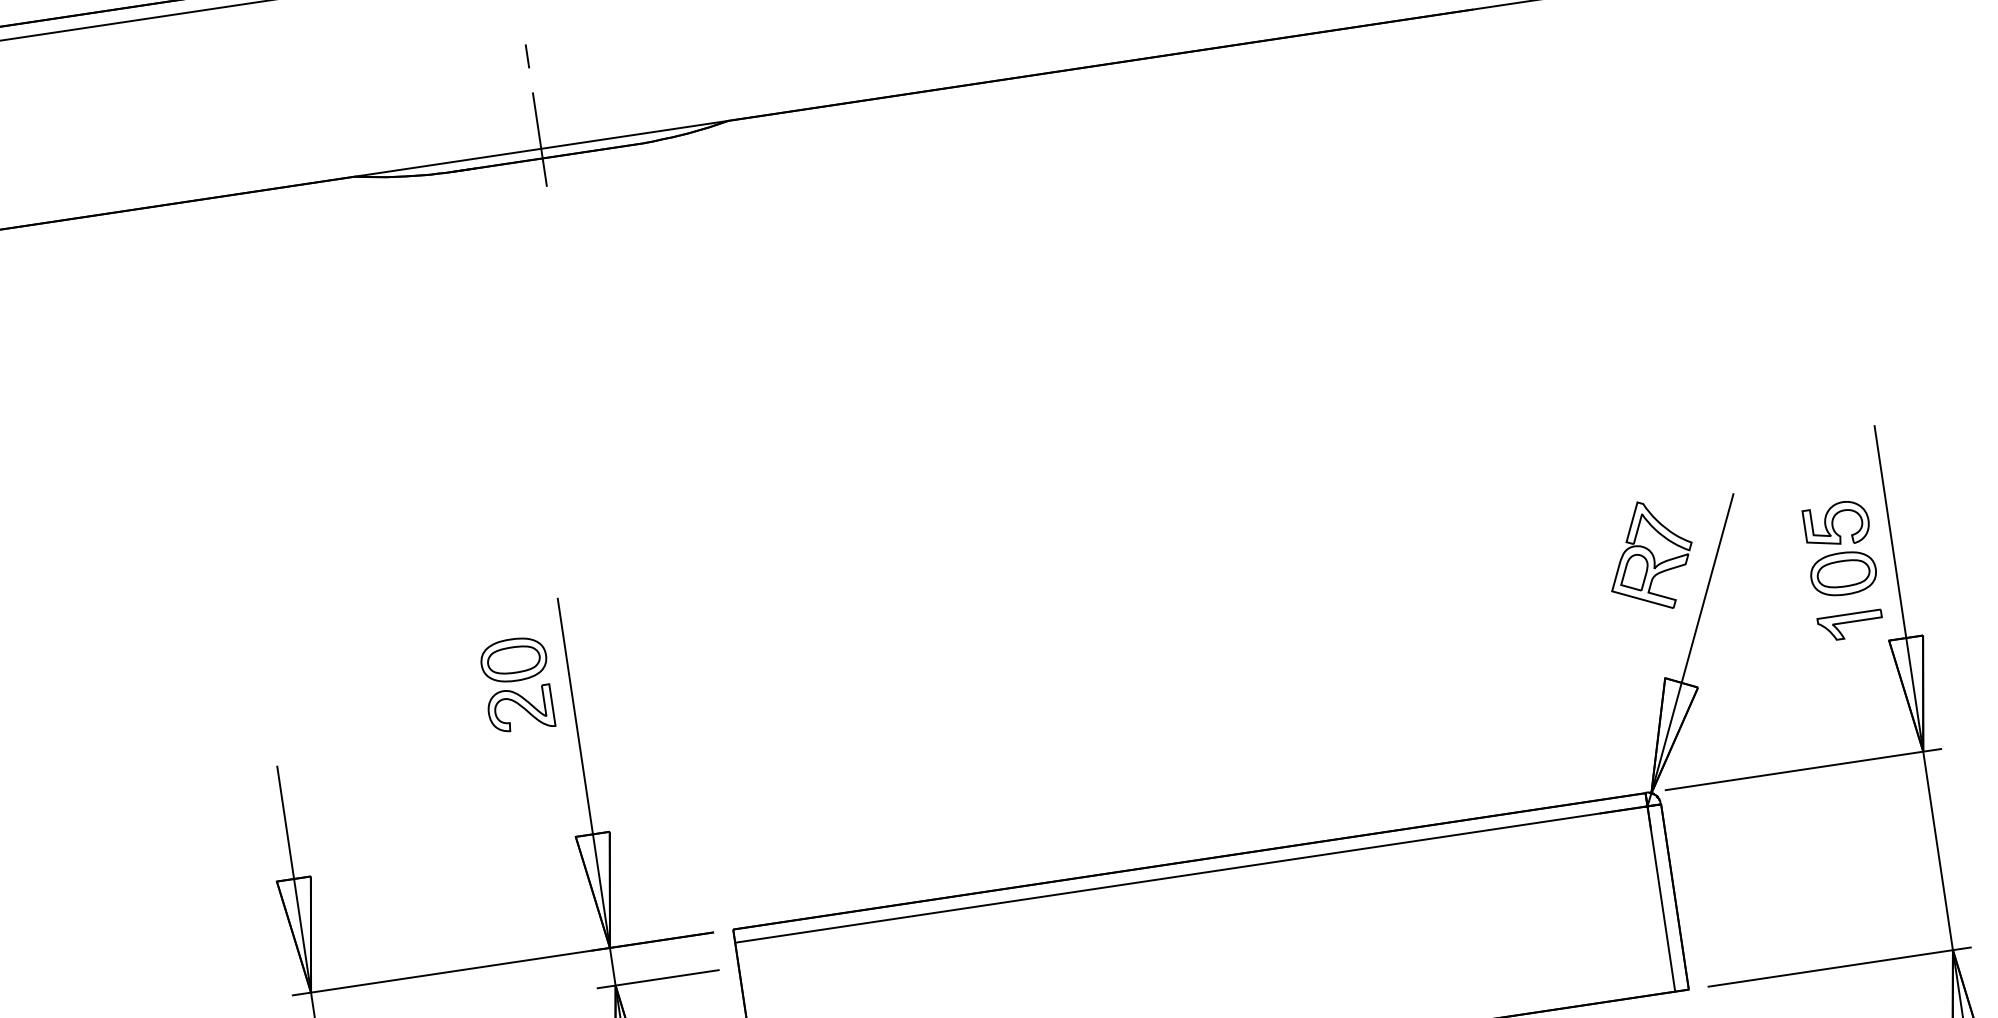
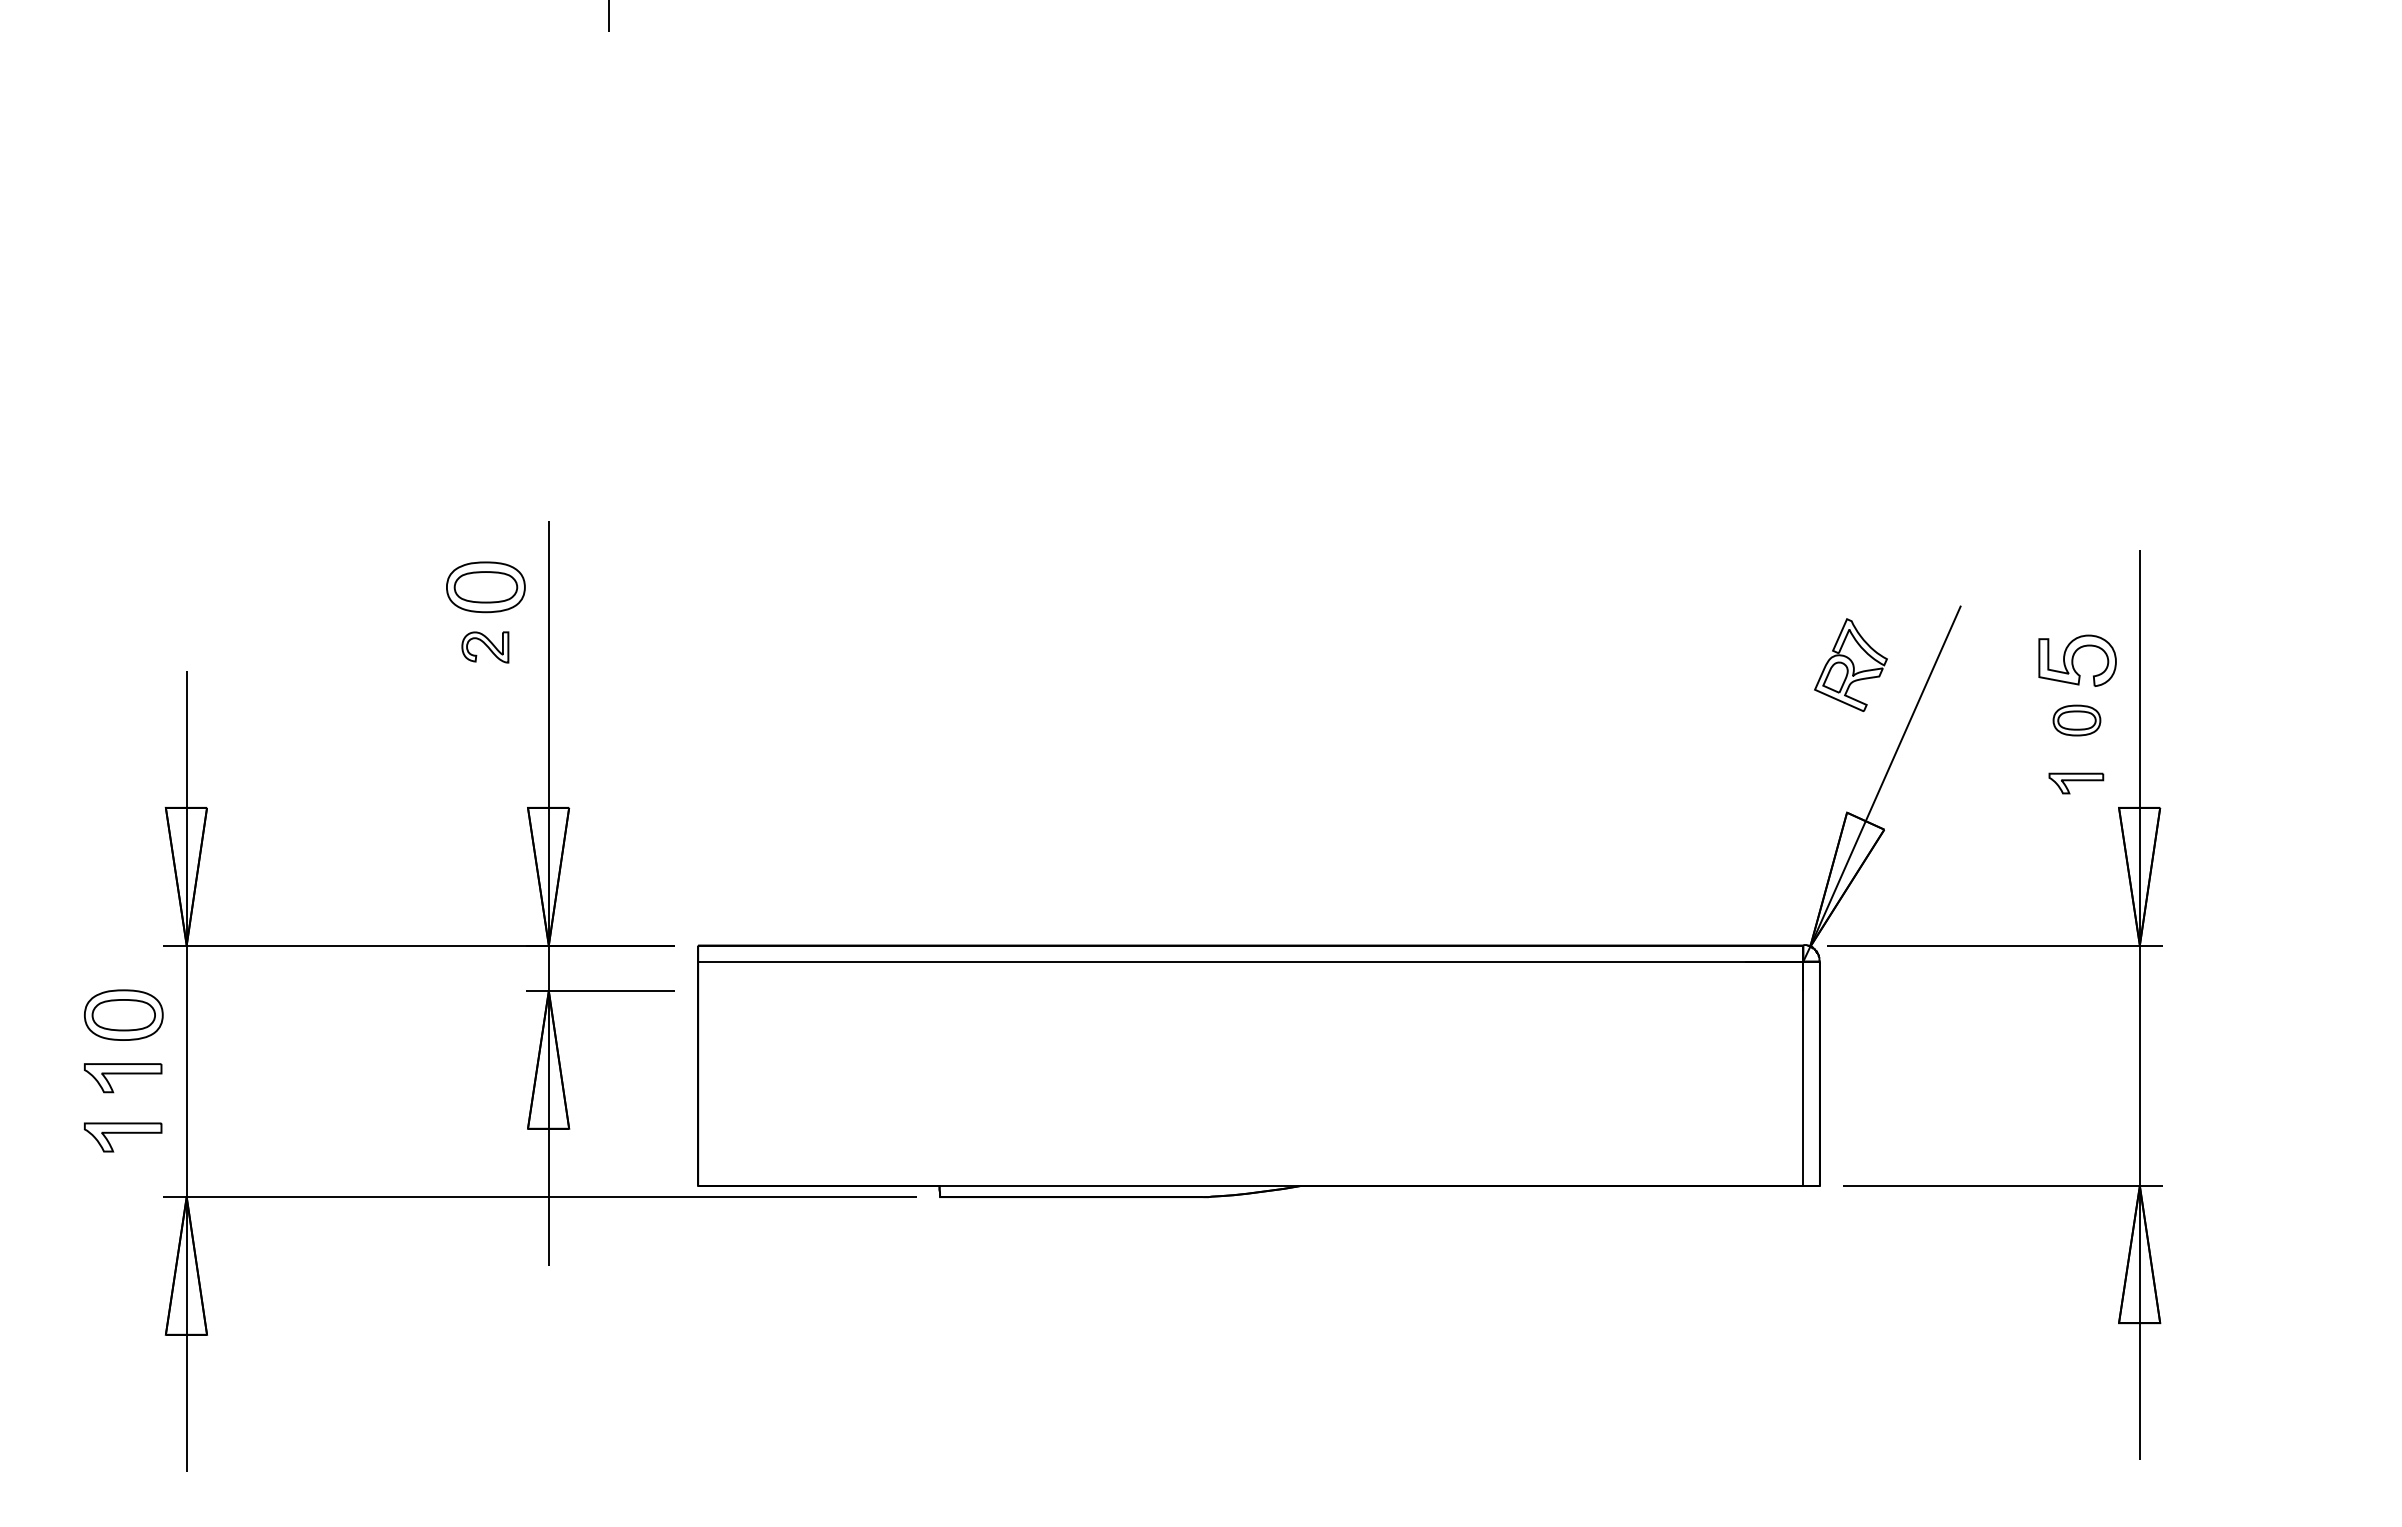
part: (1649, 555) -> (1850, 664), size x0.7
part: (1843, 573) -> (2076, 720), size x0.6
part: (1850, 625) -> (2076, 783), size x0.7
part: (520, 709) -> (485, 647), size x0.6

